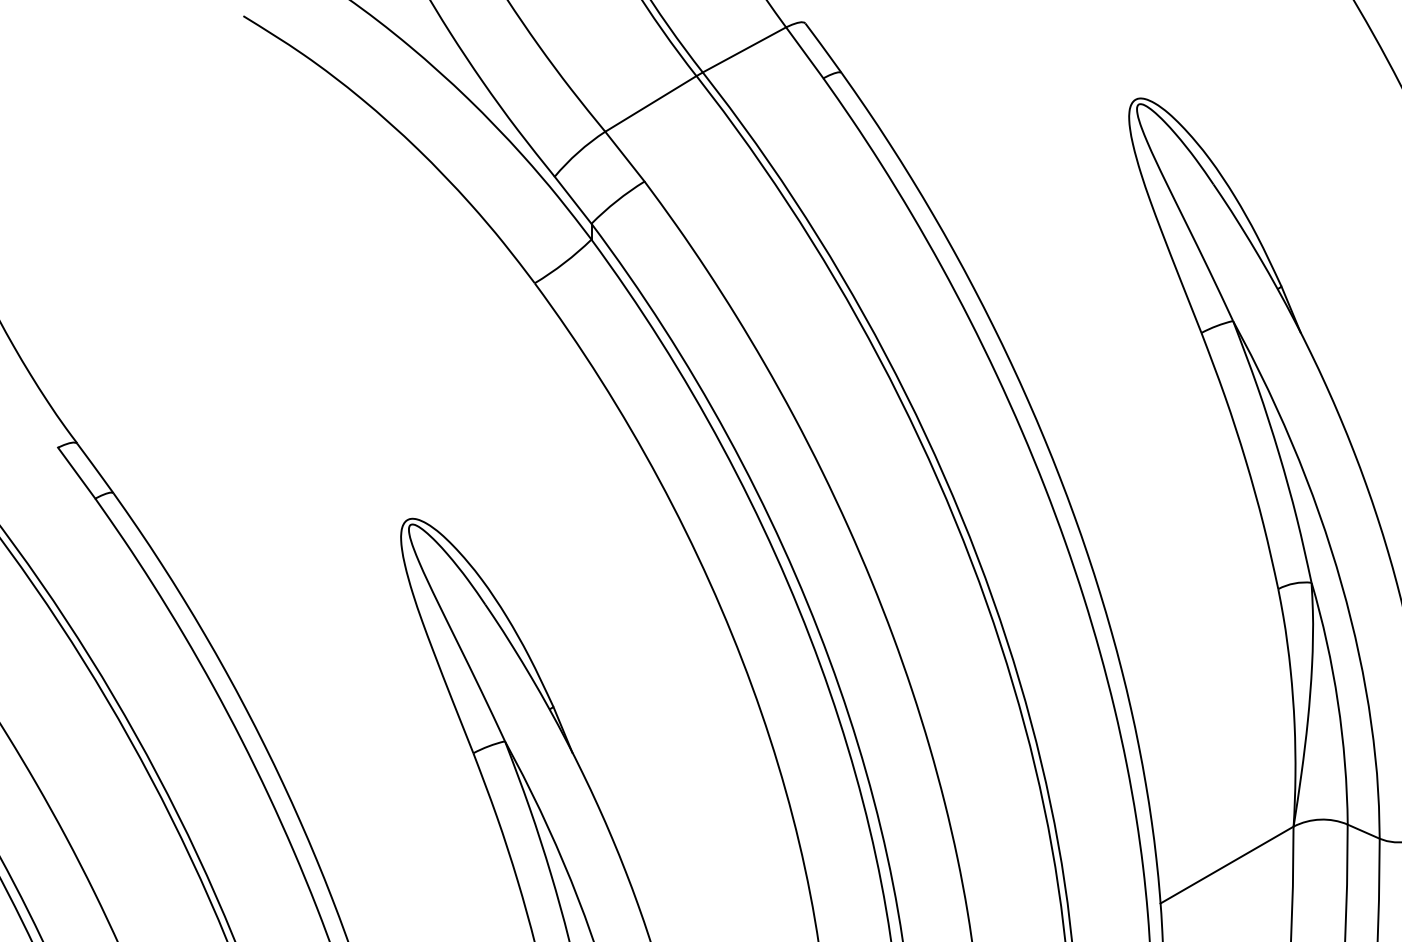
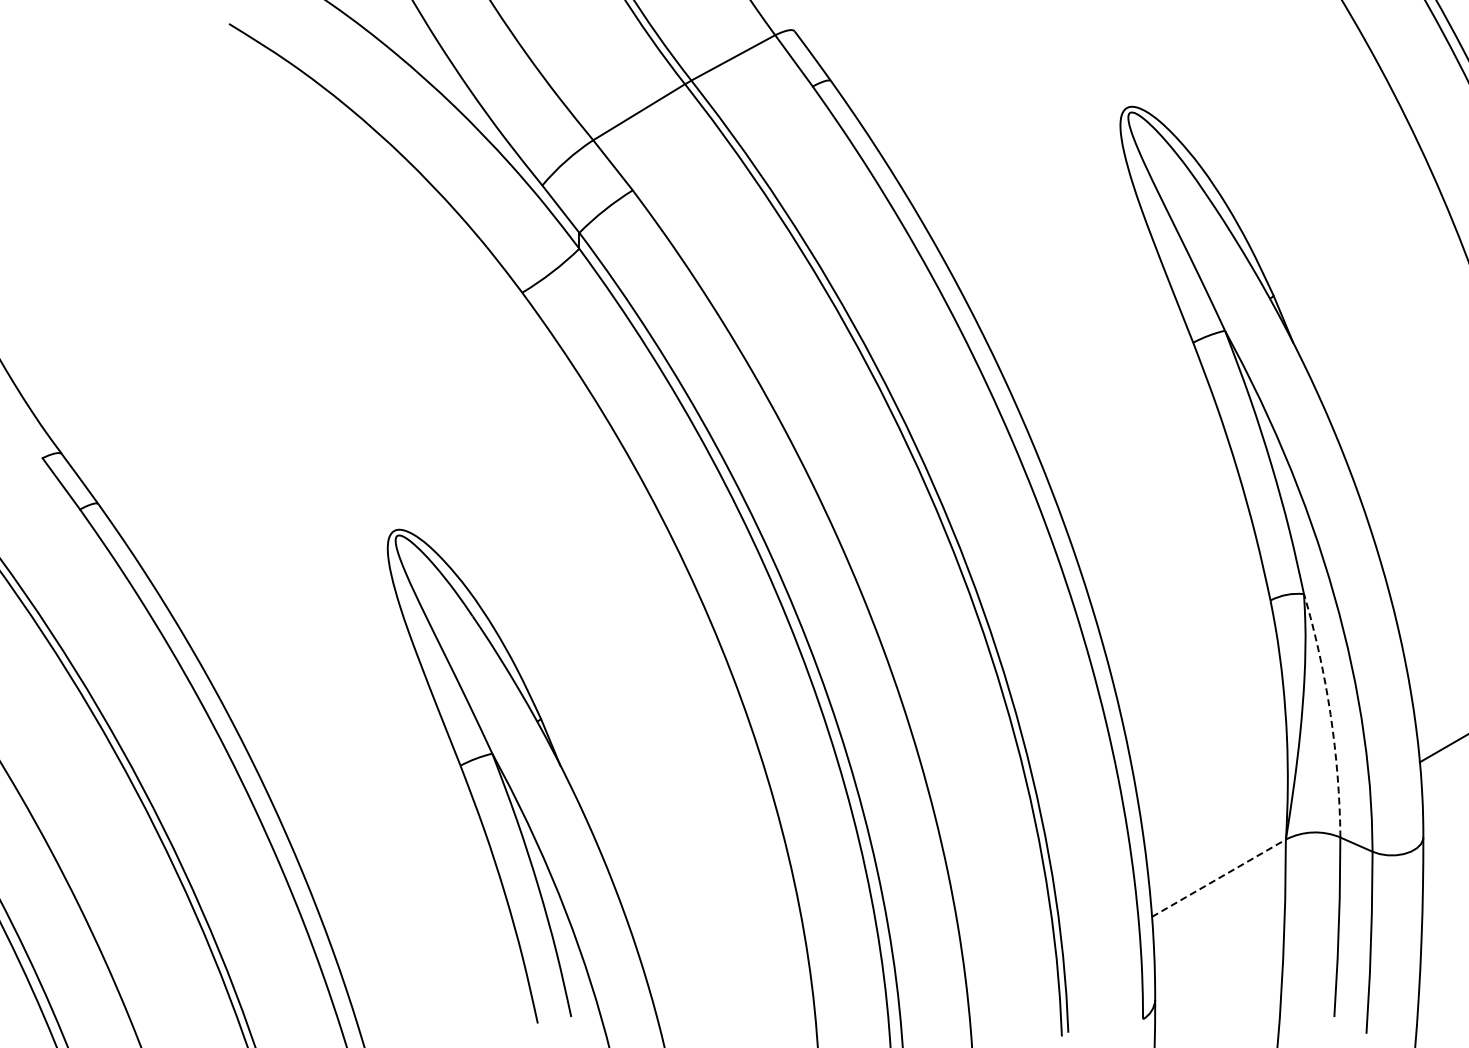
arc: (1337, 702) -> (1330, 714), solid -> dashed
line: (1227, 864) -> (1219, 877), solid -> dashed

